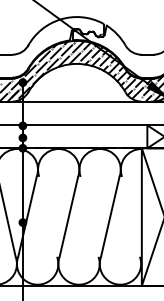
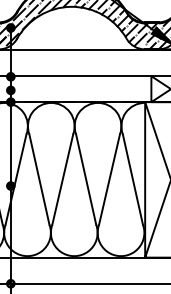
line: (48, 216) -> (39, 179), added
line: (89, 216) -> (86, 179), added
line: (130, 216) -> (132, 179), added

